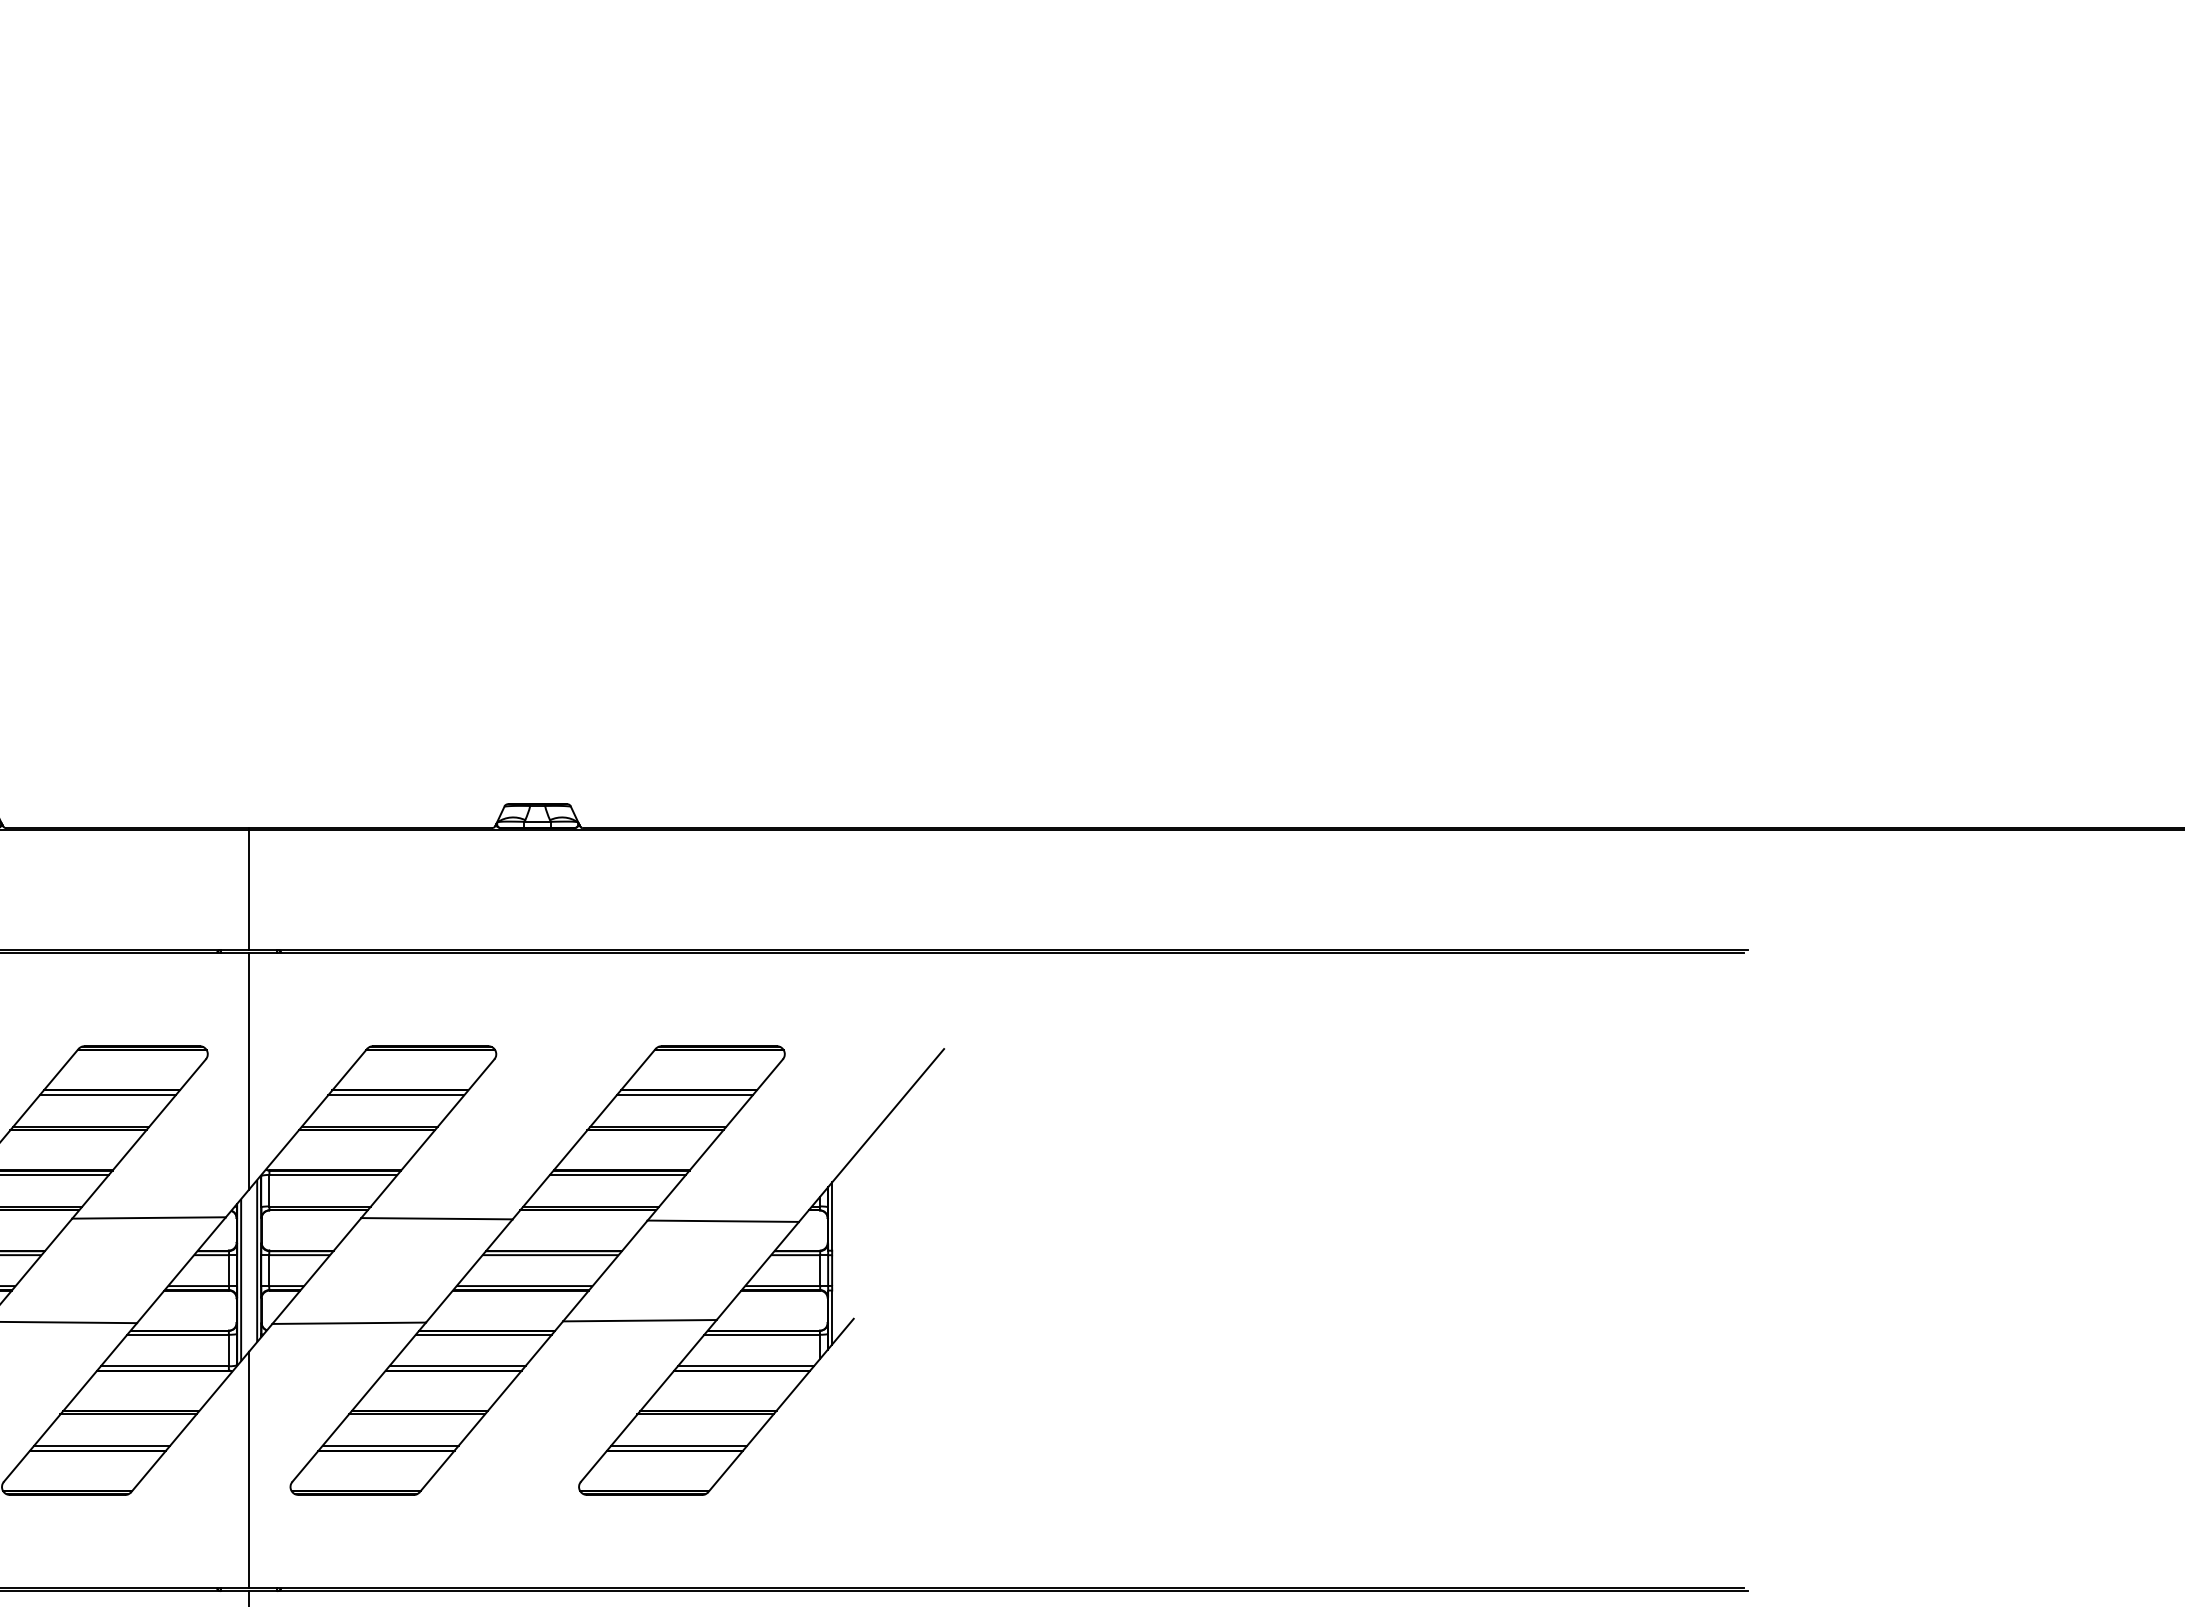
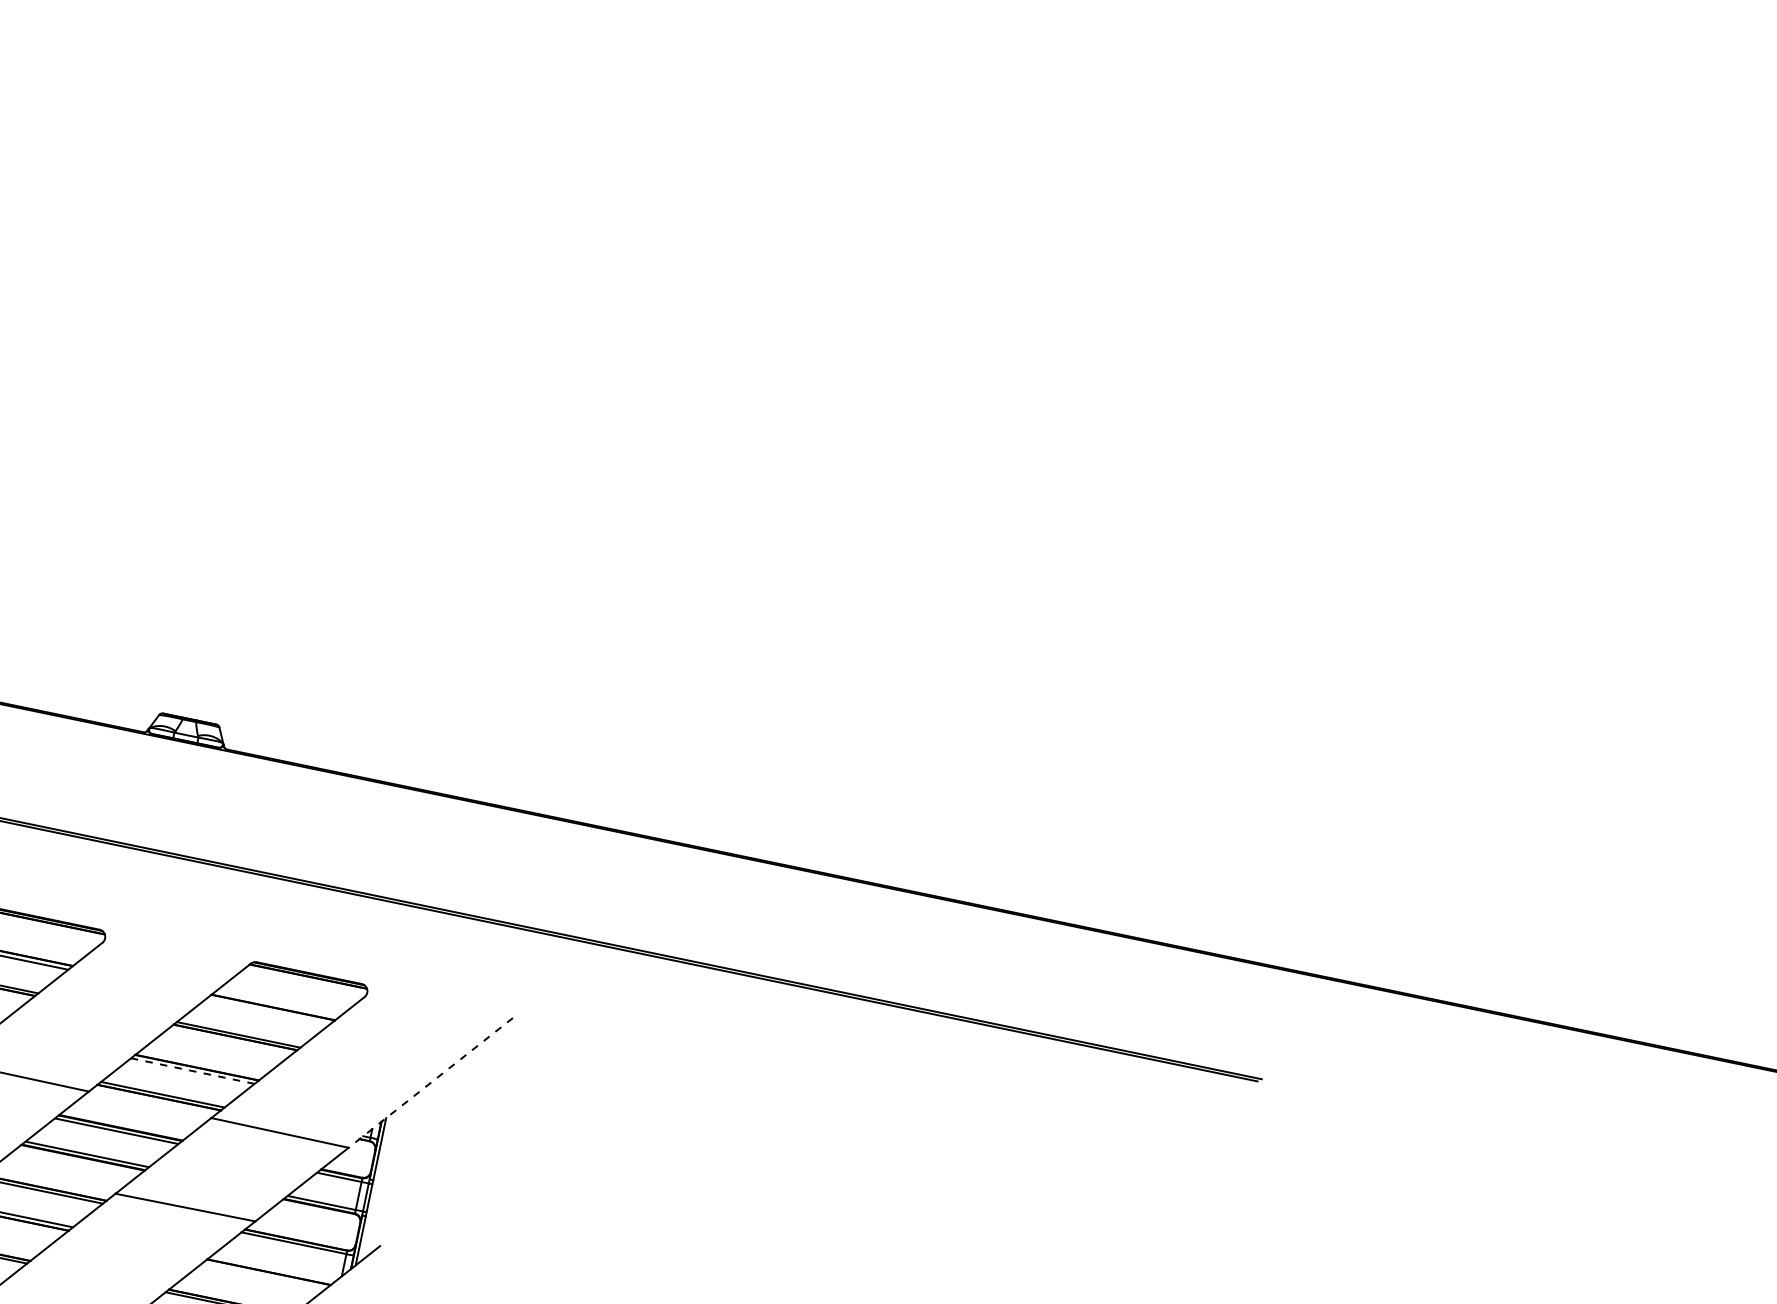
line: (684, 1095) -> (268, 1011), removed
line: (871, 1135) -> (430, 1082), solid -> dashed
line: (617, 1175) -> (192, 1071), solid -> dashed
line: (746, 1366) -> (273, 1269), removed

